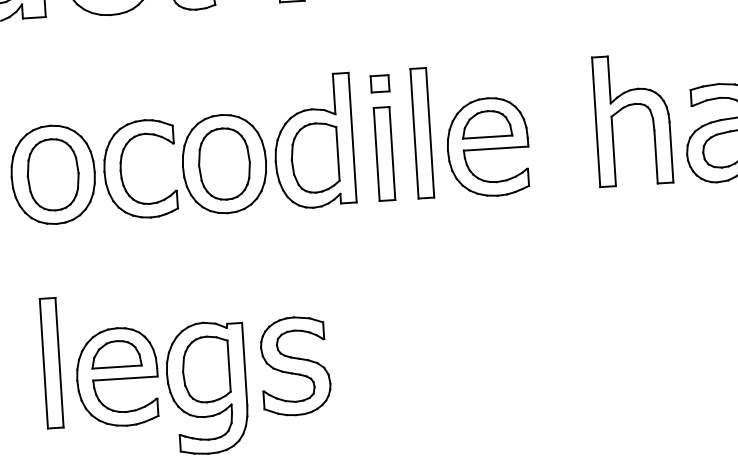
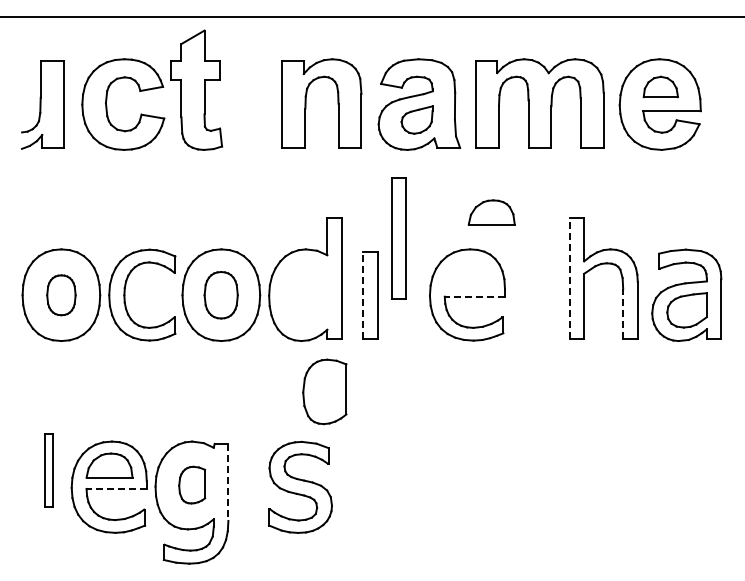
part: (379, 83) -> (370, 229), removed
line: (596, 122) -> (569, 278), solid -> dashed
part: (486, 124) -> (491, 212), moved
part: (421, 133) -> (398, 238), moved
line: (495, 148) -> (474, 296), solid -> dashed
line: (376, 153) -> (363, 294), solid -> dashed
line: (656, 156) -> (623, 313), solid -> dashed
part: (314, 157) -> (324, 391), moved
part: (223, 164) -> (220, 295), size x0.7
part: (53, 175) -> (61, 295), size x0.6
part: (51, 363) -> (48, 470), size x0.6
line: (244, 364) -> (228, 482), solid -> dashed
part: (295, 365) -> (300, 486), moved
part: (205, 368) -> (191, 484), size x0.6
line: (125, 378) -> (116, 488), solid -> dashed

